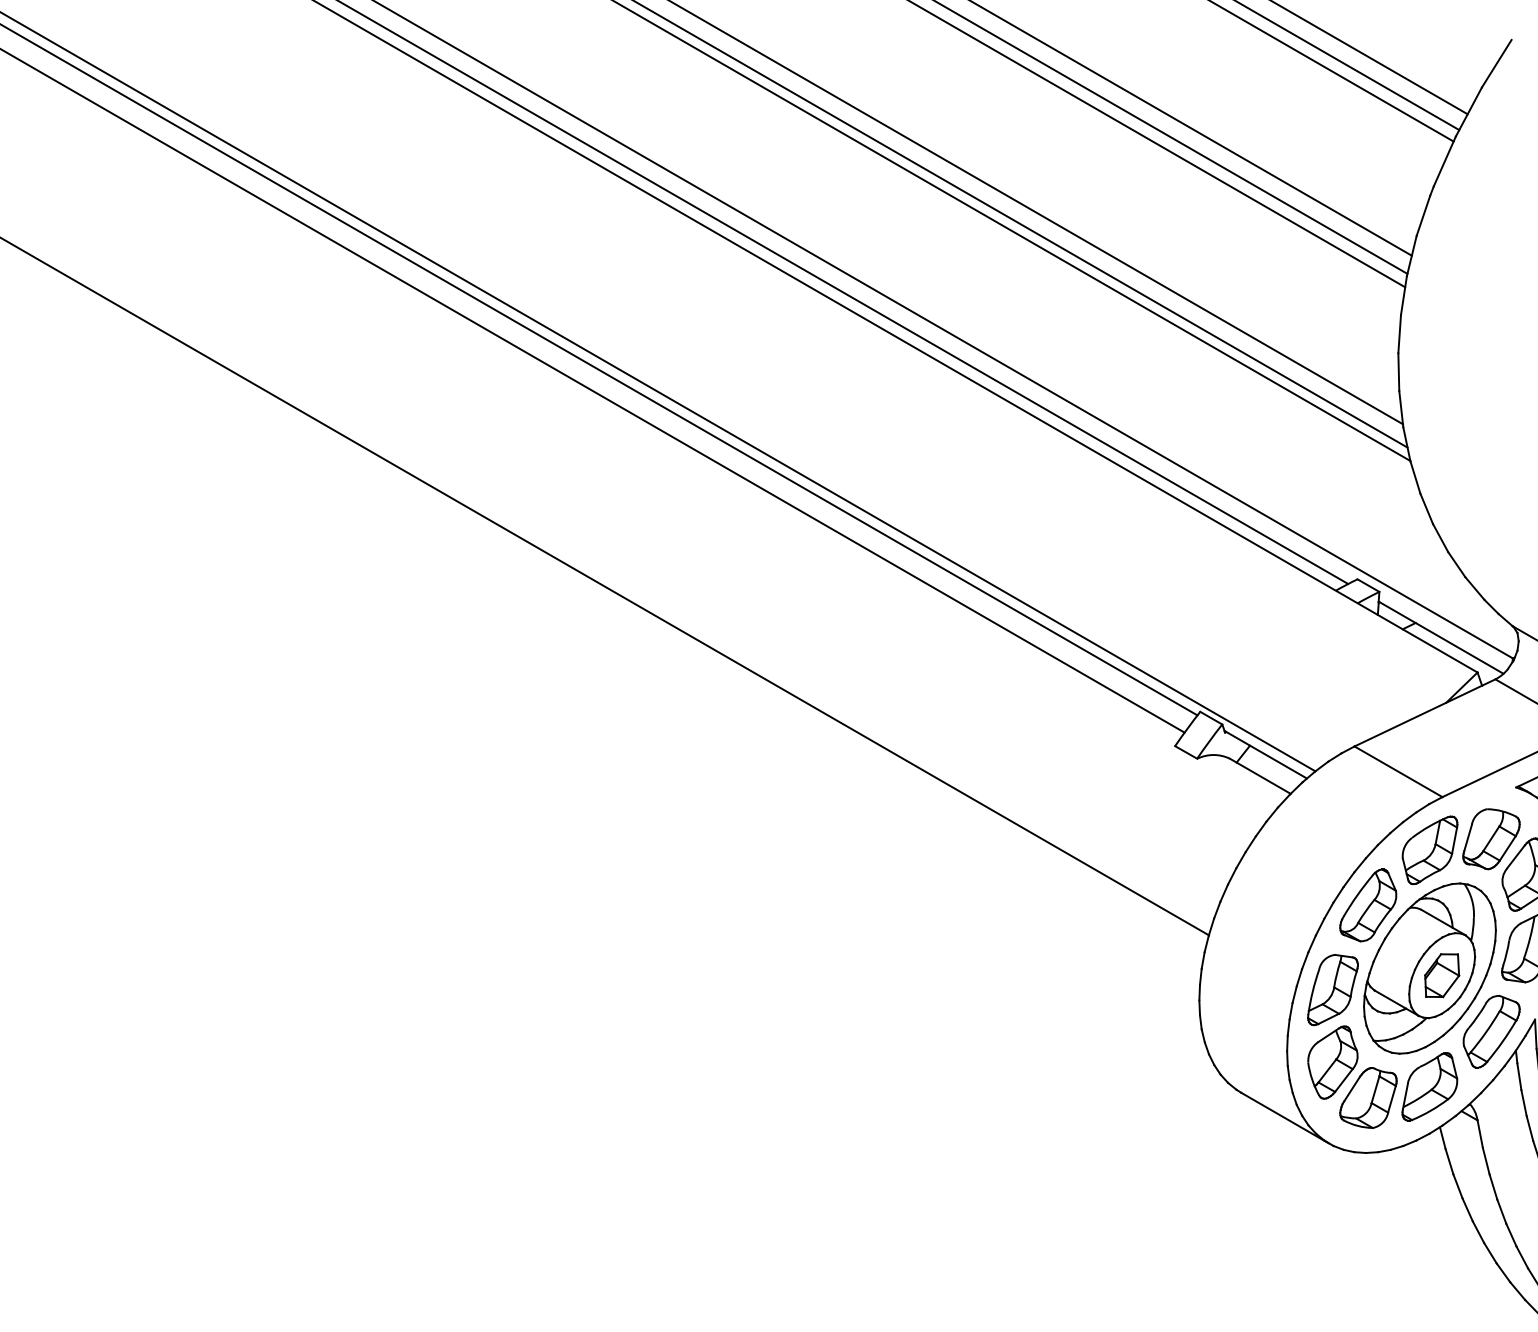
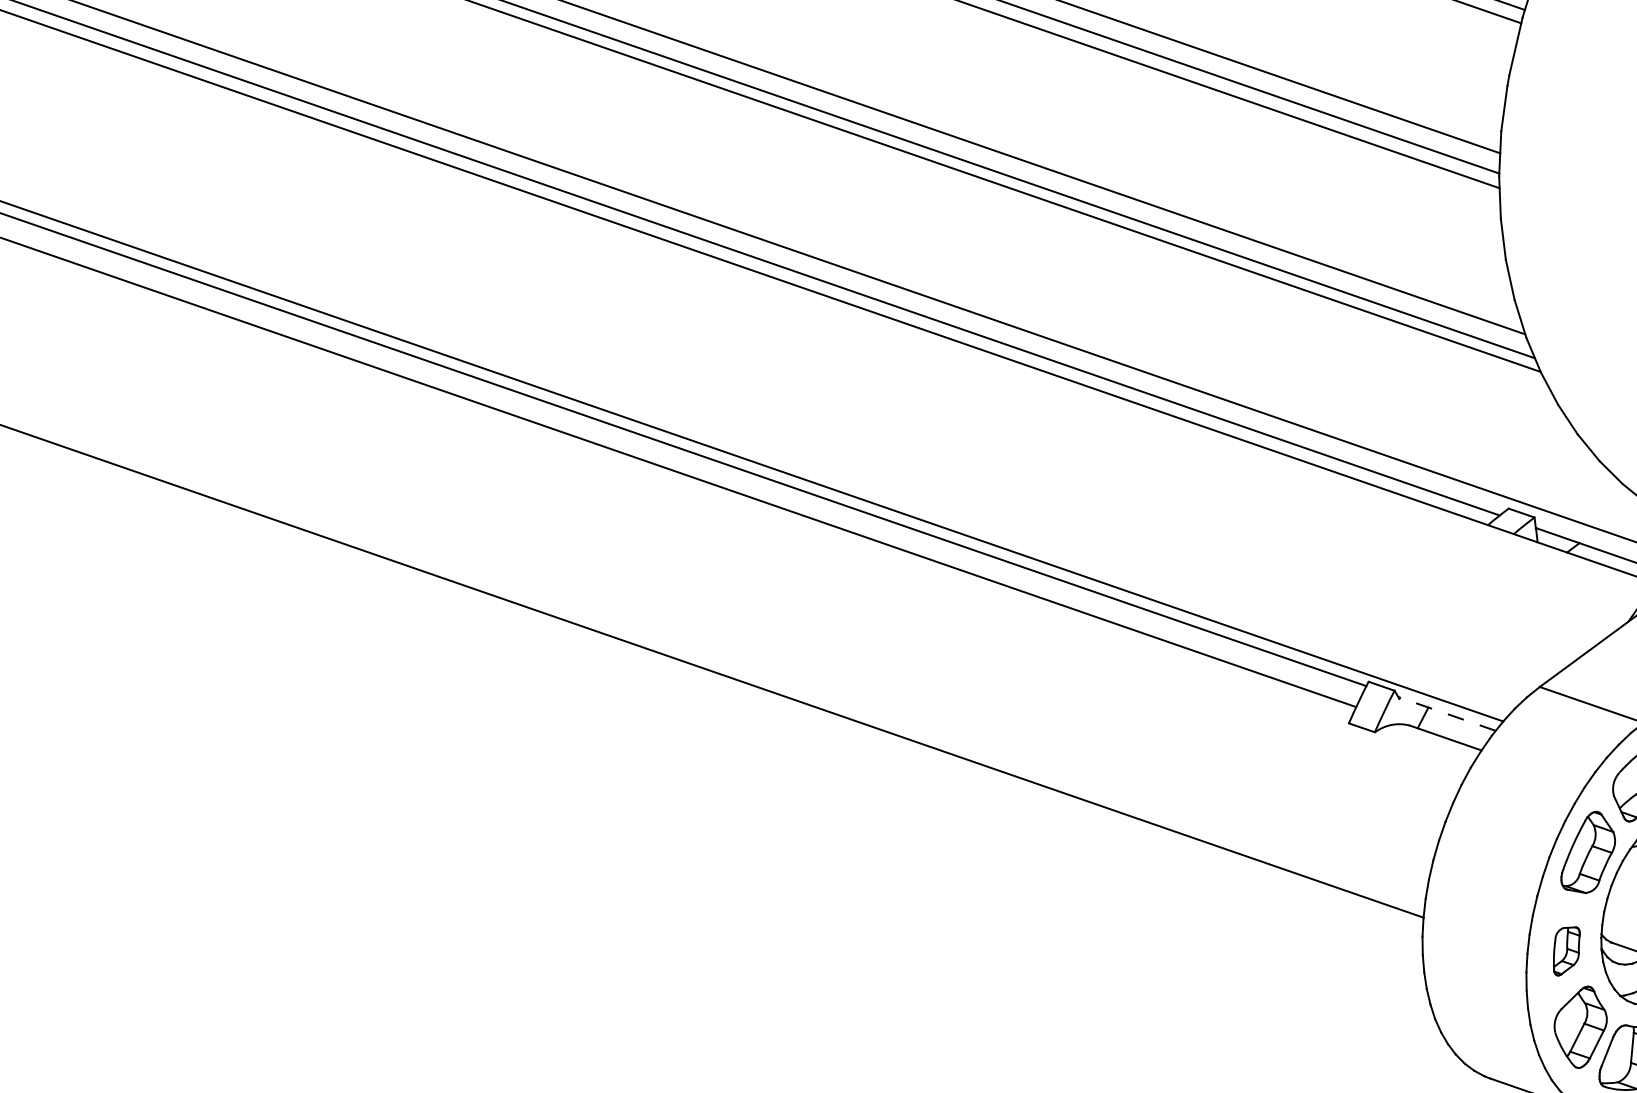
line: (1265, 754) -> (1446, 713), solid -> dashed
part: (1332, 990) -> (1566, 951), size x0.6

